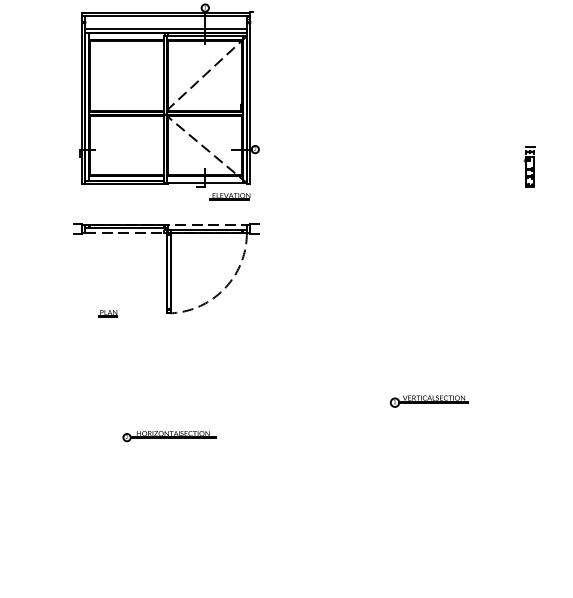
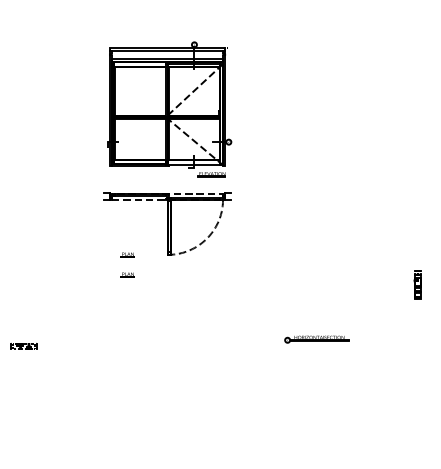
part: (529, 166) -> (417, 284), moved
part: (107, 341) -> (127, 274), added
part: (429, 401) -> (348, 315), removed
part: (169, 436) -> (316, 339), moved

